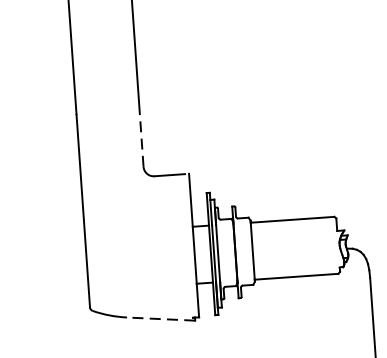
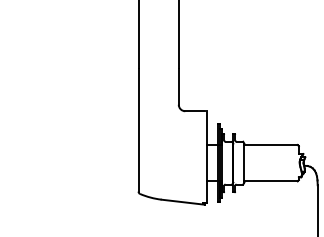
line: (141, 138) -> (178, 86), dashed -> solid
line: (161, 319) -> (183, 202), dashed -> solid

